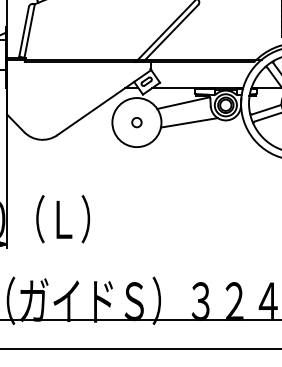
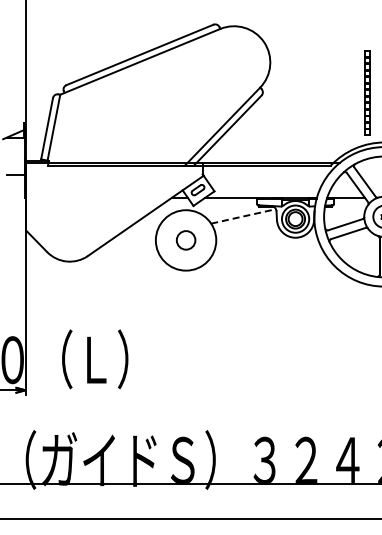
line: (184, 103) -> (244, 216), solid -> dashed
circle: (136, 122) -> (185, 240), size x1.6
line: (189, 122) -> (250, 240), removed

